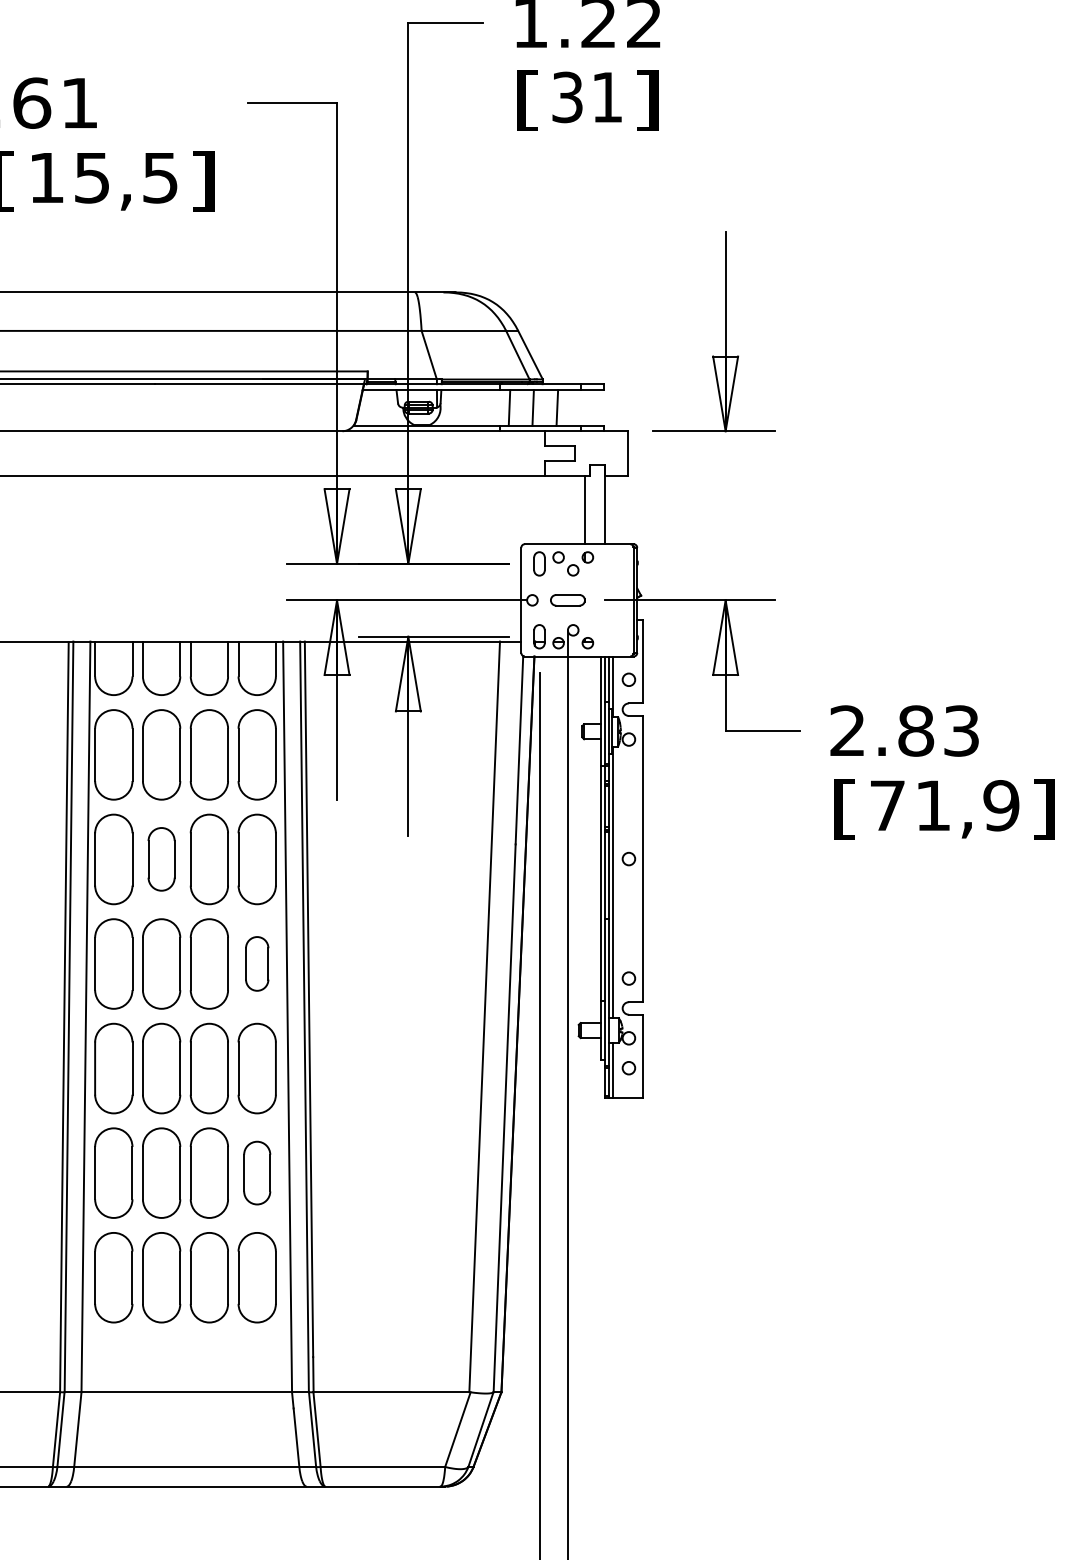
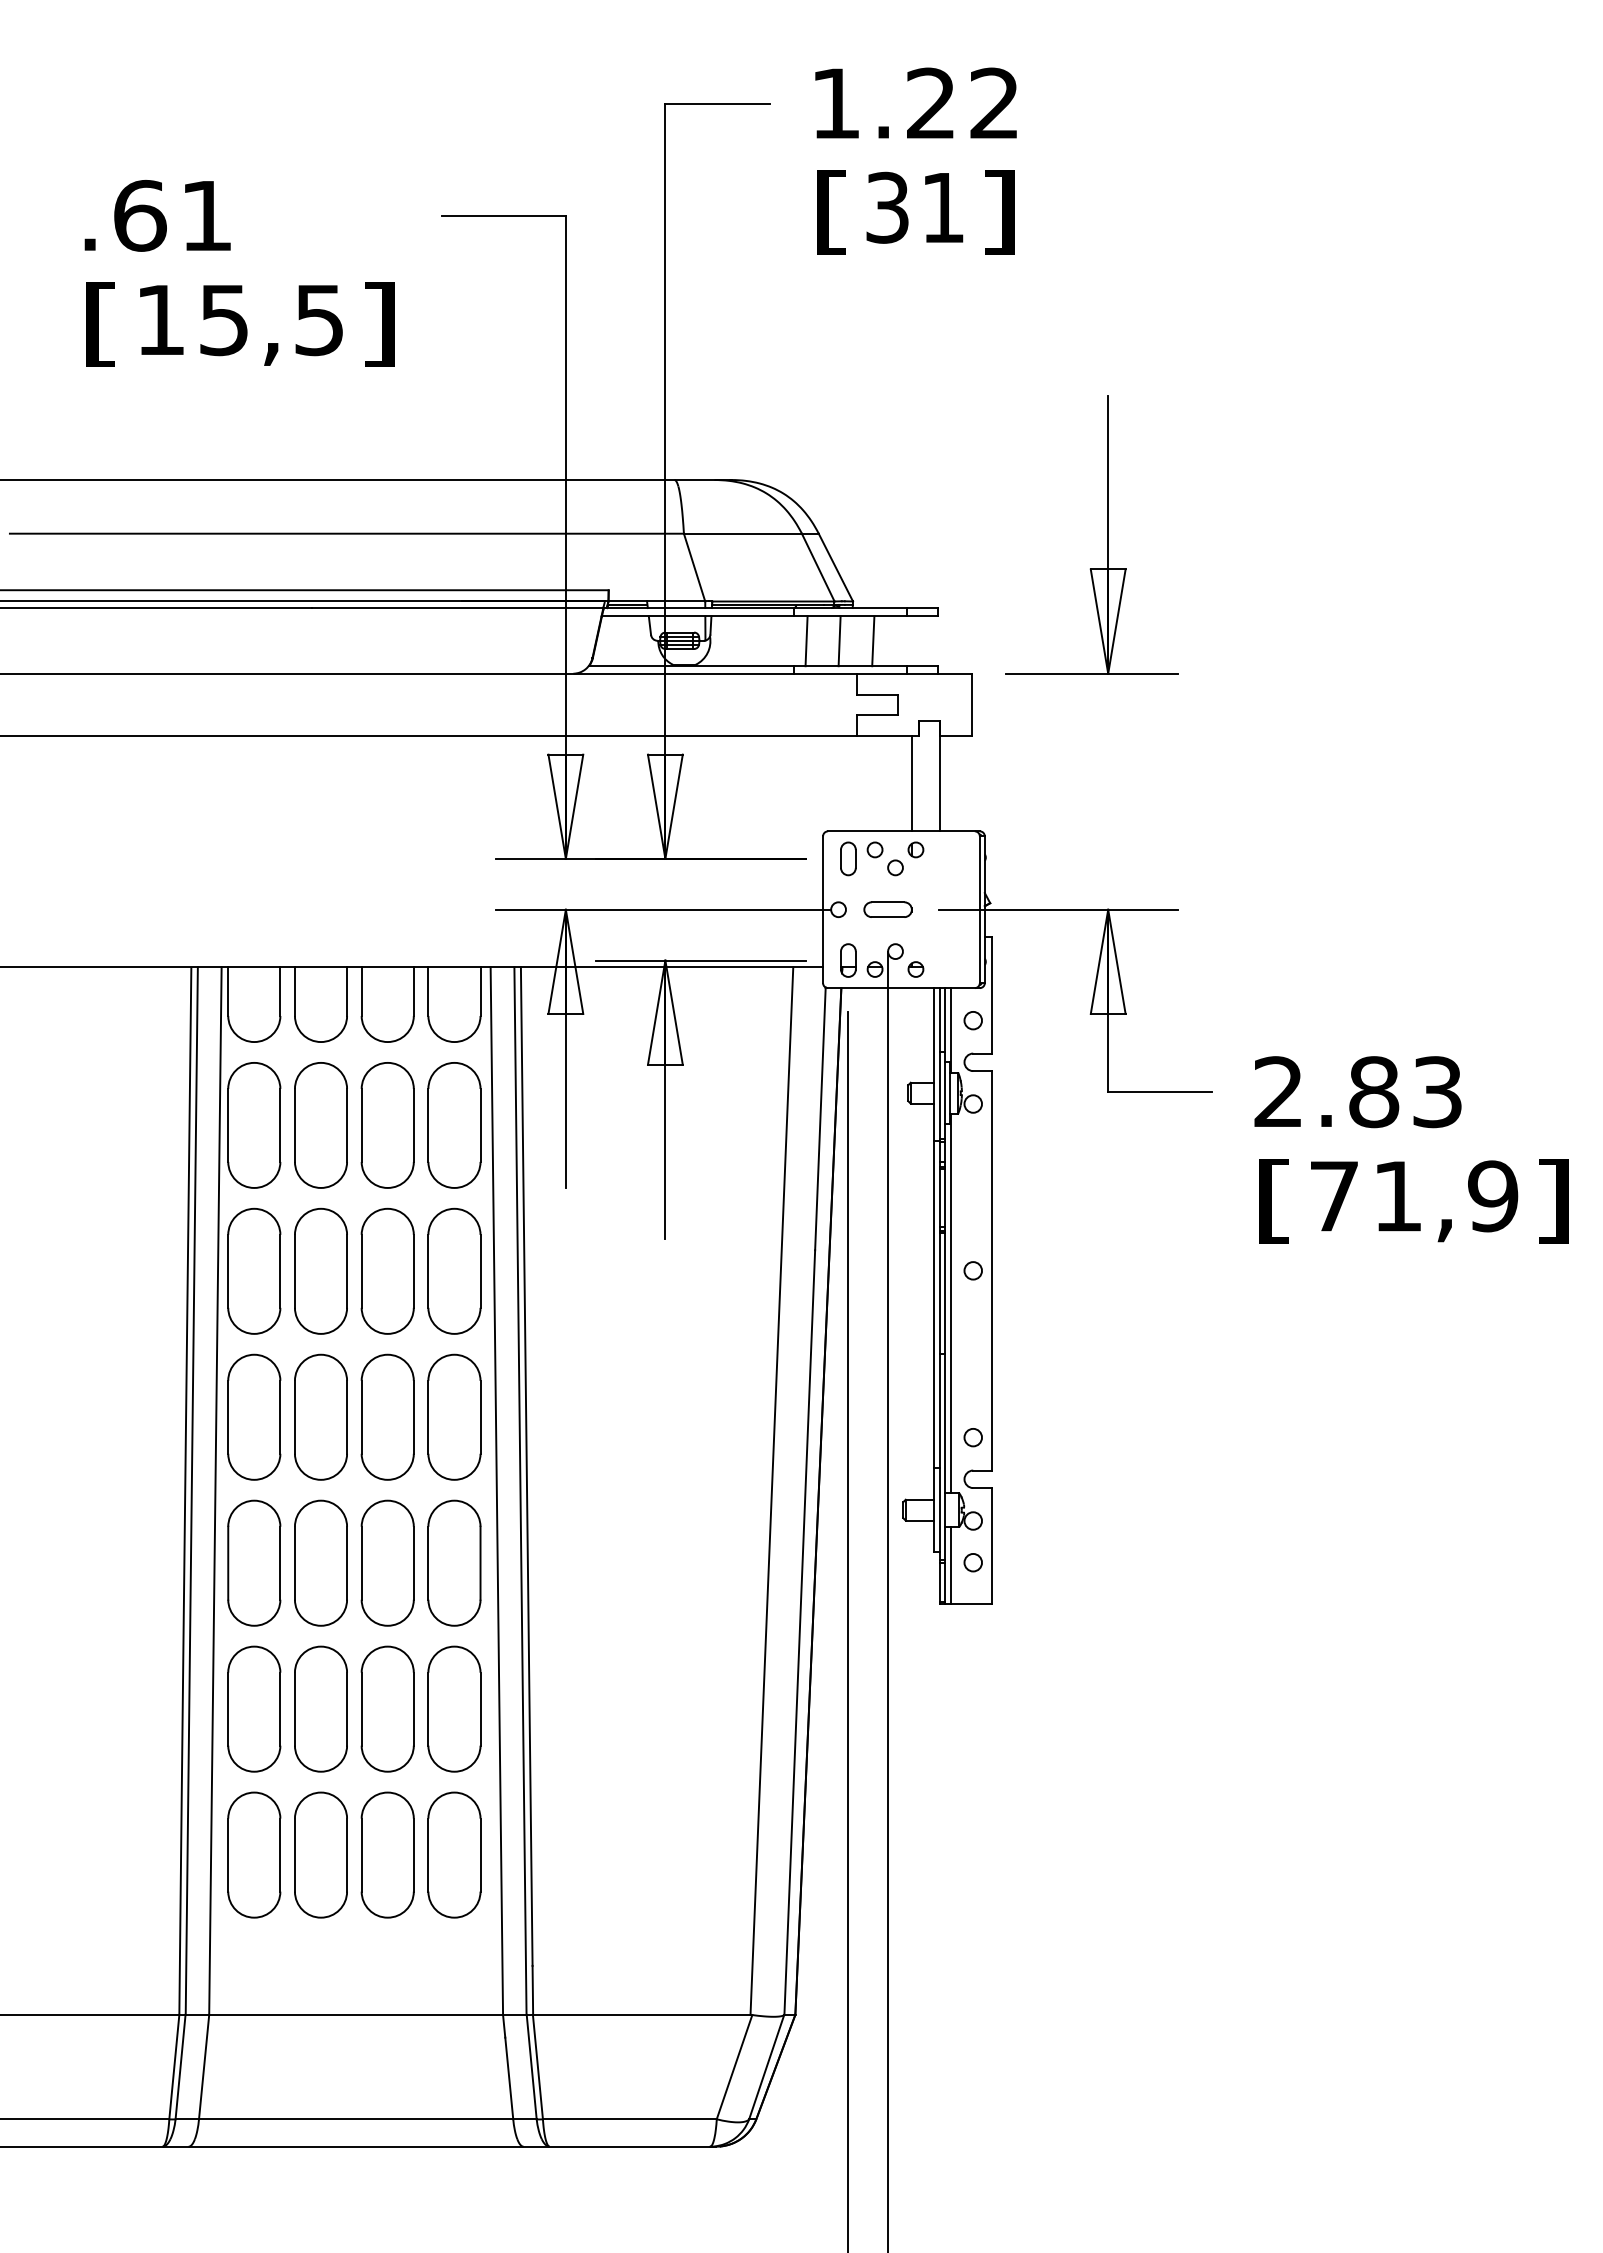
part: (161, 858) -> (320, 1270), size x1.43
part: (257, 963) -> (454, 1416), size x1.67
part: (257, 1172) -> (454, 1708), size x1.43

